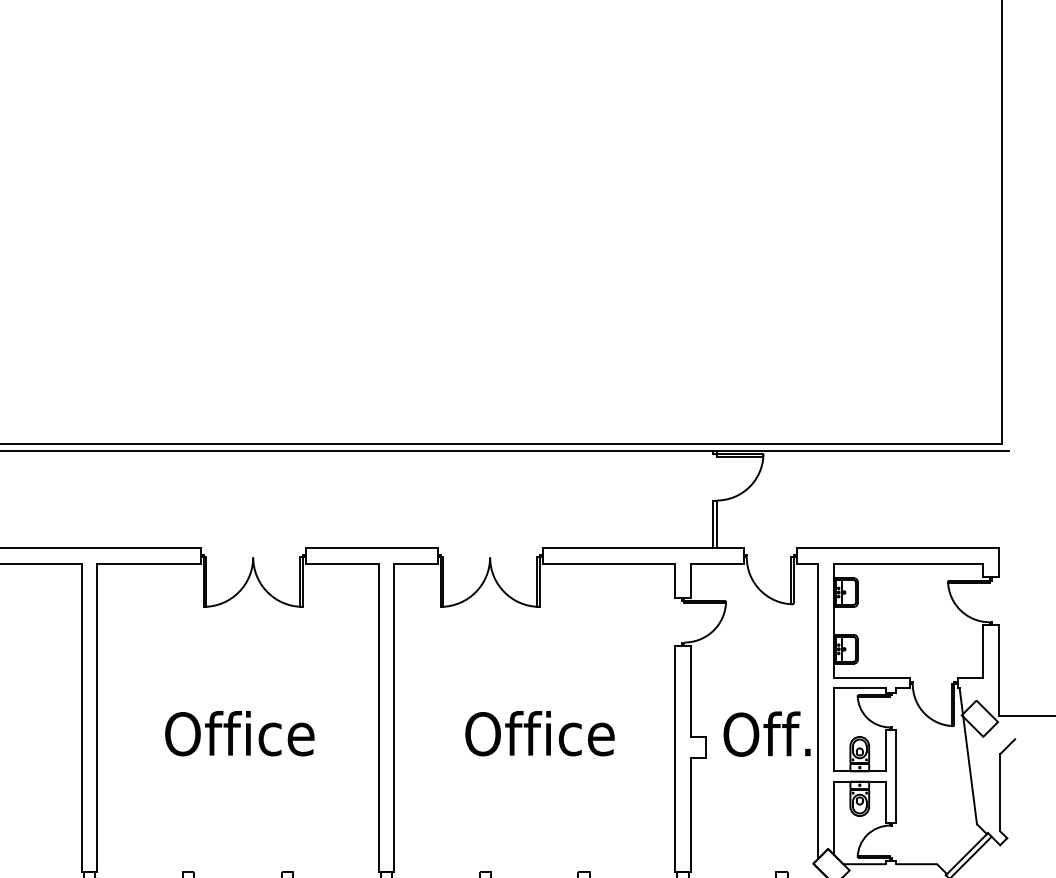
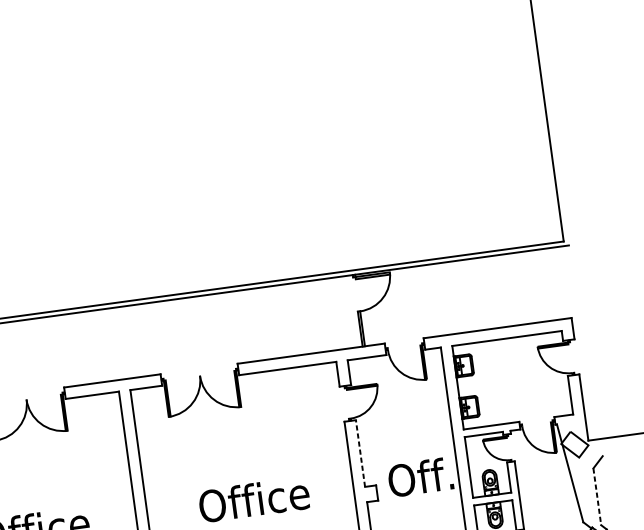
line: (690, 691) -> (360, 453), solid -> dashed
line: (1000, 792) -> (597, 496), solid -> dashed

